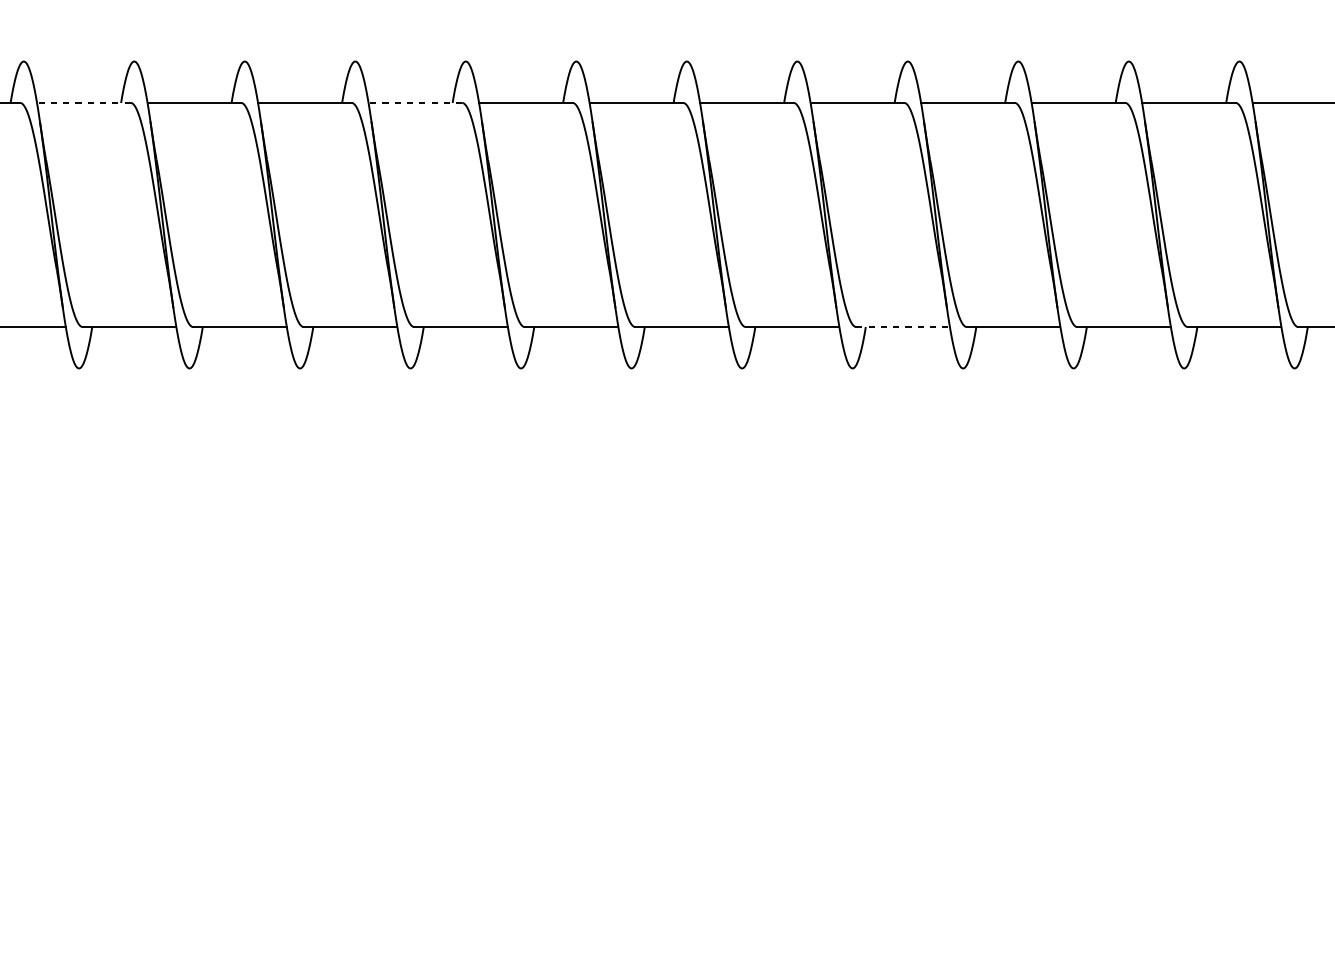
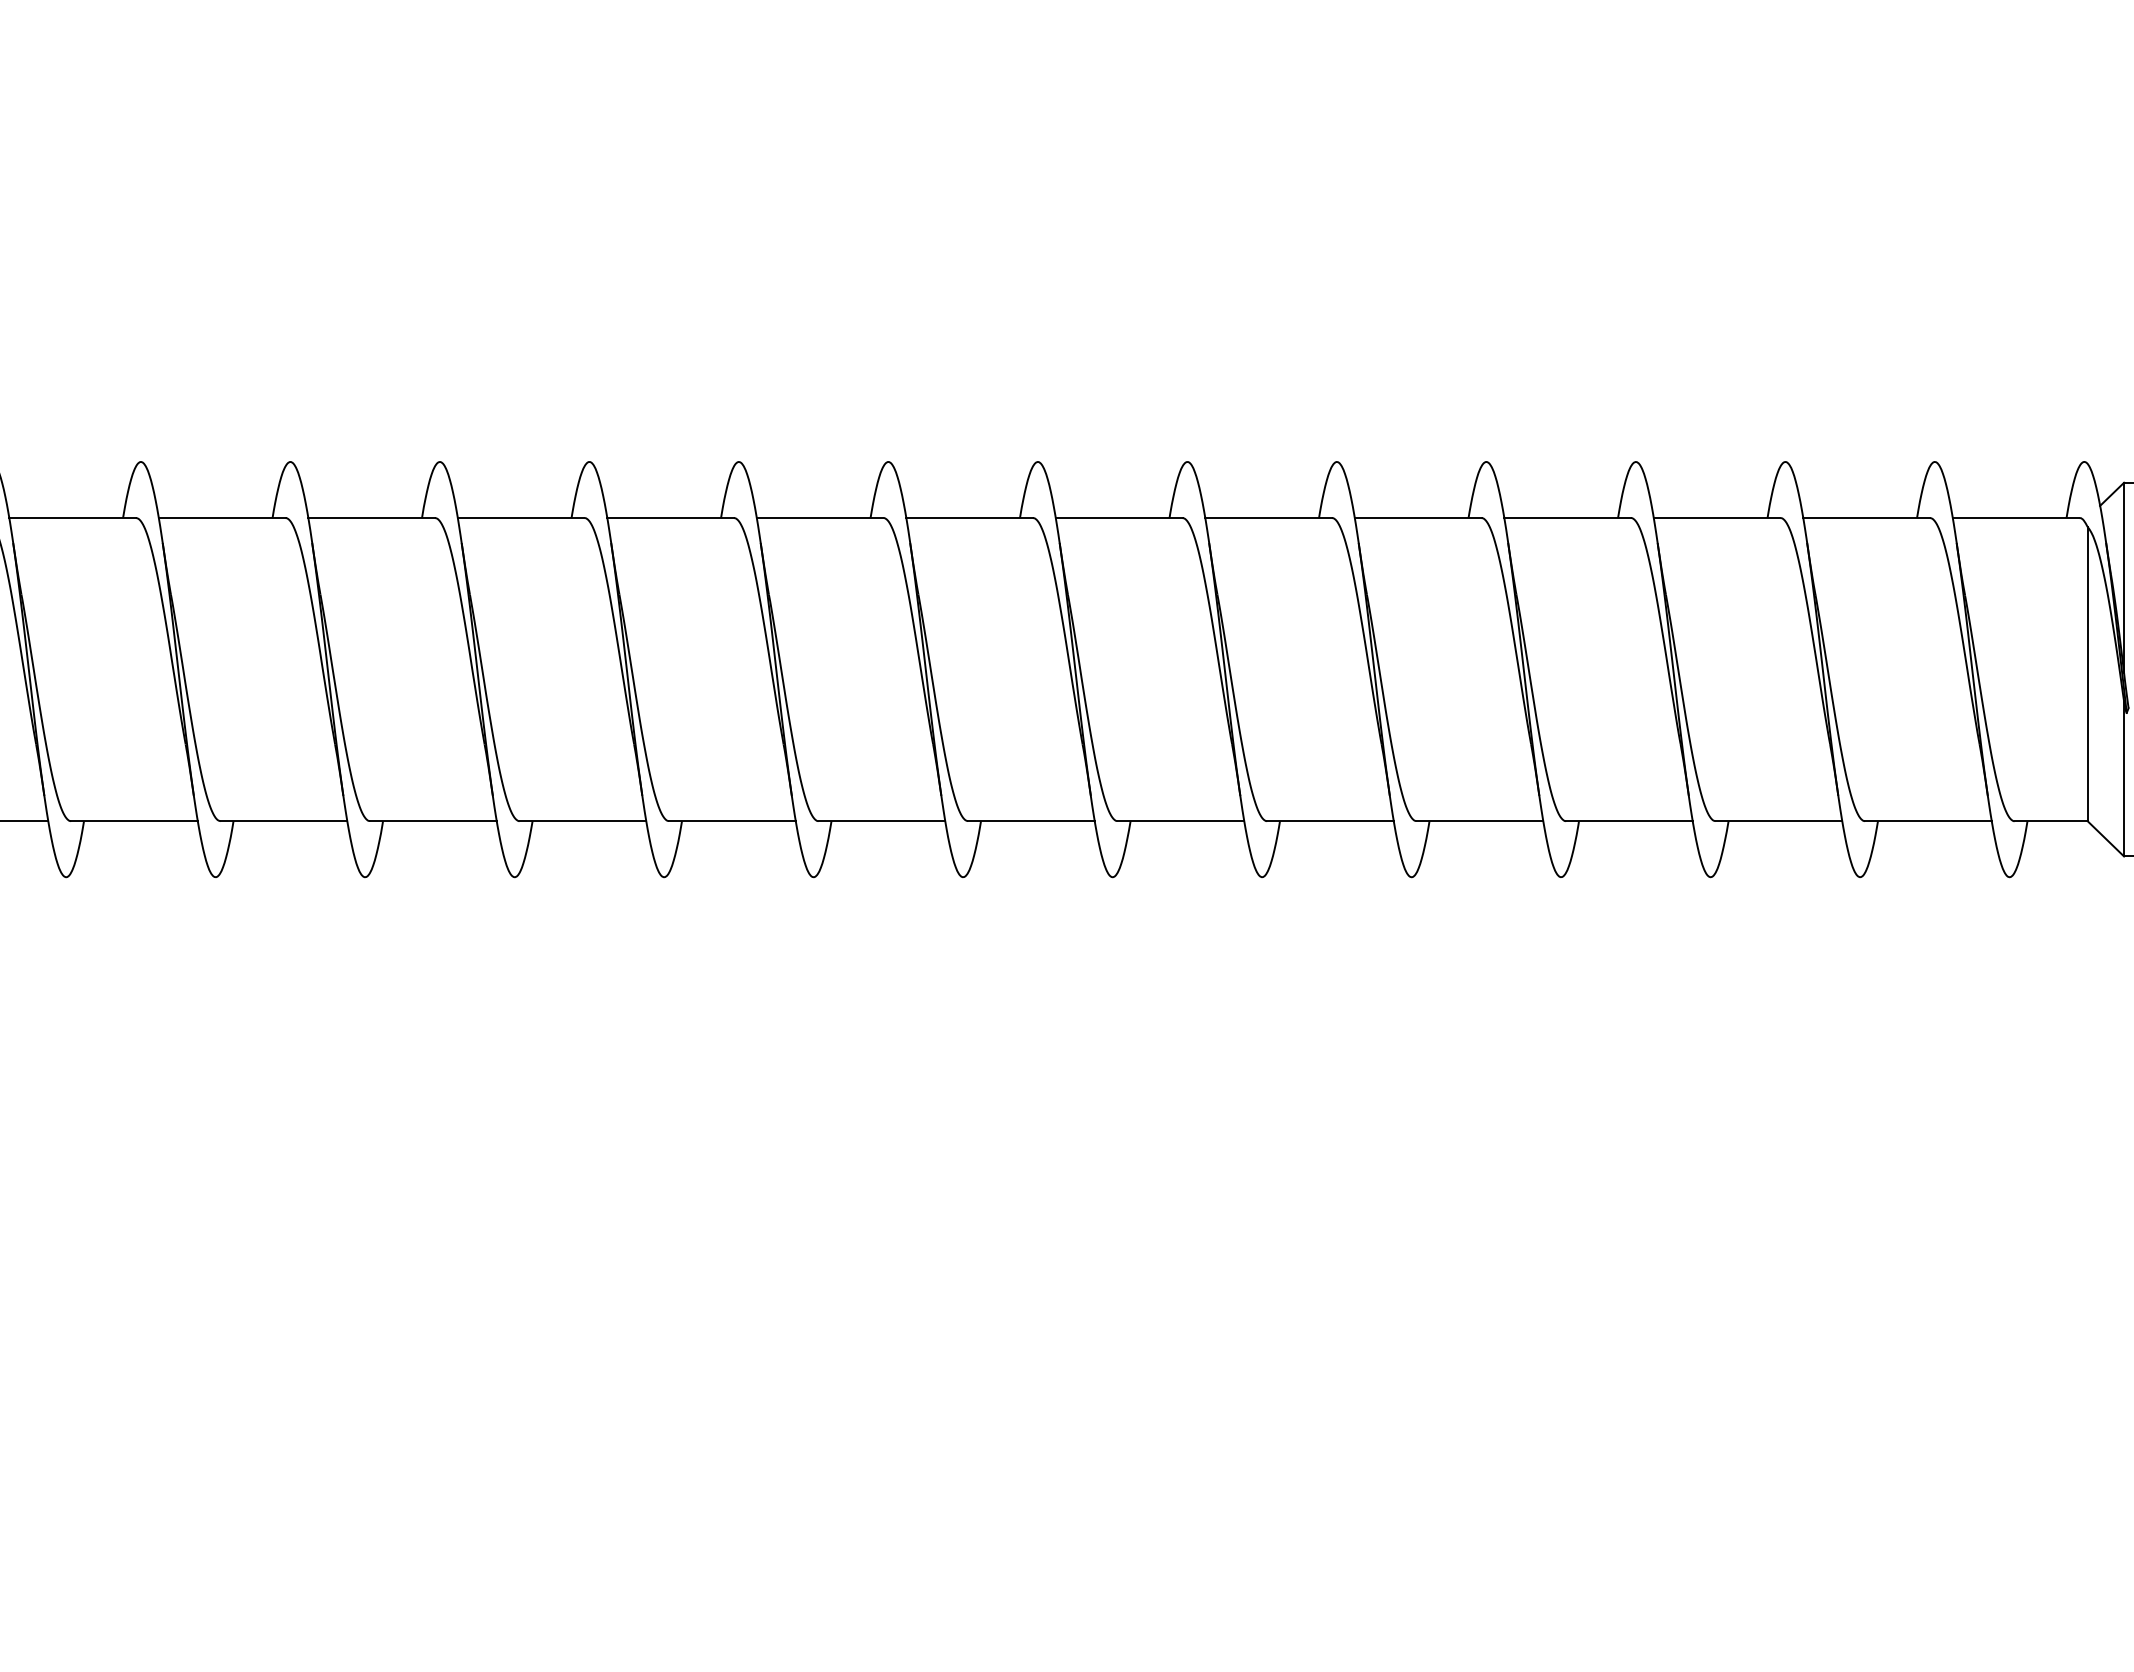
line: (83, 103) -> (221, 518), dashed -> solid
line: (415, 103) -> (670, 518), dashed -> solid
line: (903, 327) -> (1330, 821), dashed -> solid

